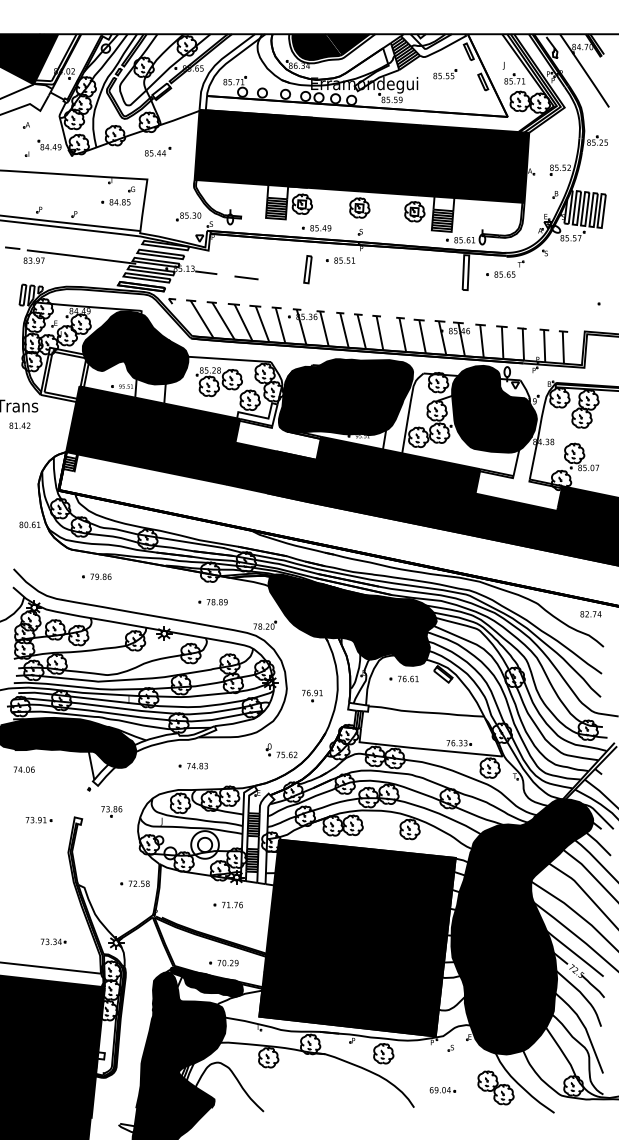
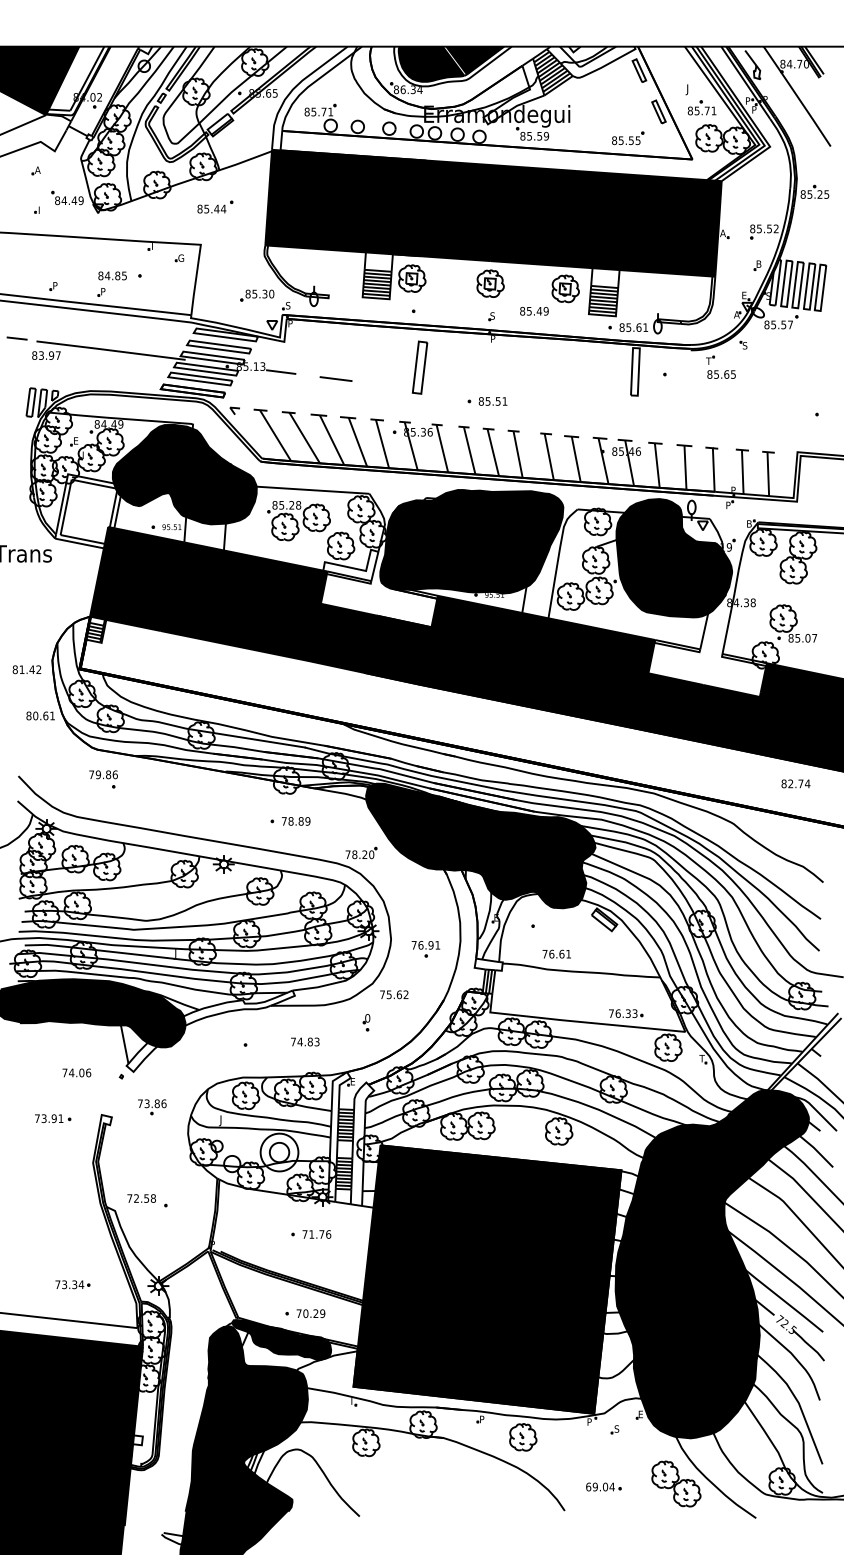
part: (445, 74) -> (628, 138), moved
text: (119, 201) -> (112, 275), moved
text: (320, 228) -> (534, 311), moved
part: (340, 260) -> (487, 401), moved
part: (307, 269) -> (419, 367), size x1.4
text: (504, 274) -> (721, 374), moved
text: (19, 425) -> (26, 669), moved
text: (100, 576) -> (103, 774), moved
text: (590, 613) -> (795, 783), moved
text: (408, 678) -> (556, 953), moved
text: (287, 754) -> (394, 994), moved
text: (197, 765) -> (305, 1041), moved
text: (23, 769) -> (76, 1072), moved
text: (139, 883) -> (141, 1198), moved

